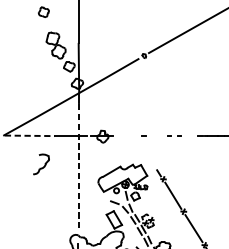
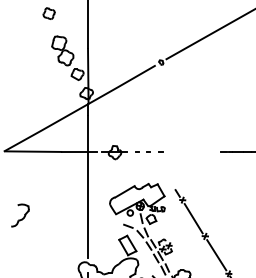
line: (29, 135) -> (33, 151), dashed -> solid
line: (171, 135) -> (139, 151), moved
part: (41, 164) -> (20, 215), moved
line: (79, 167) -> (88, 186), dashed -> solid

